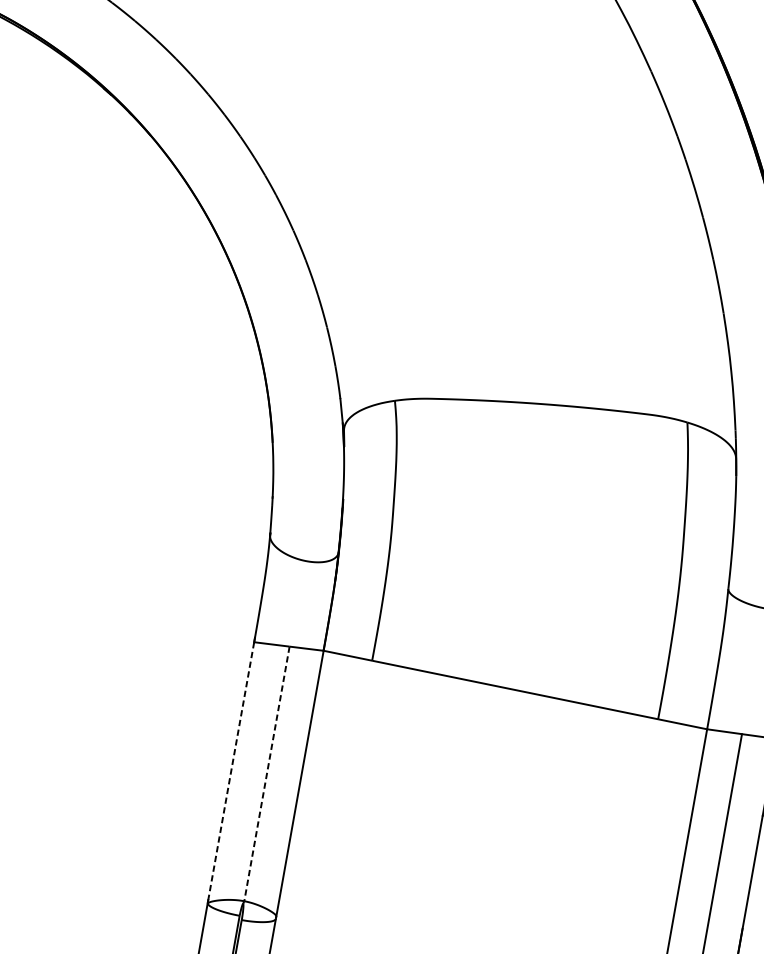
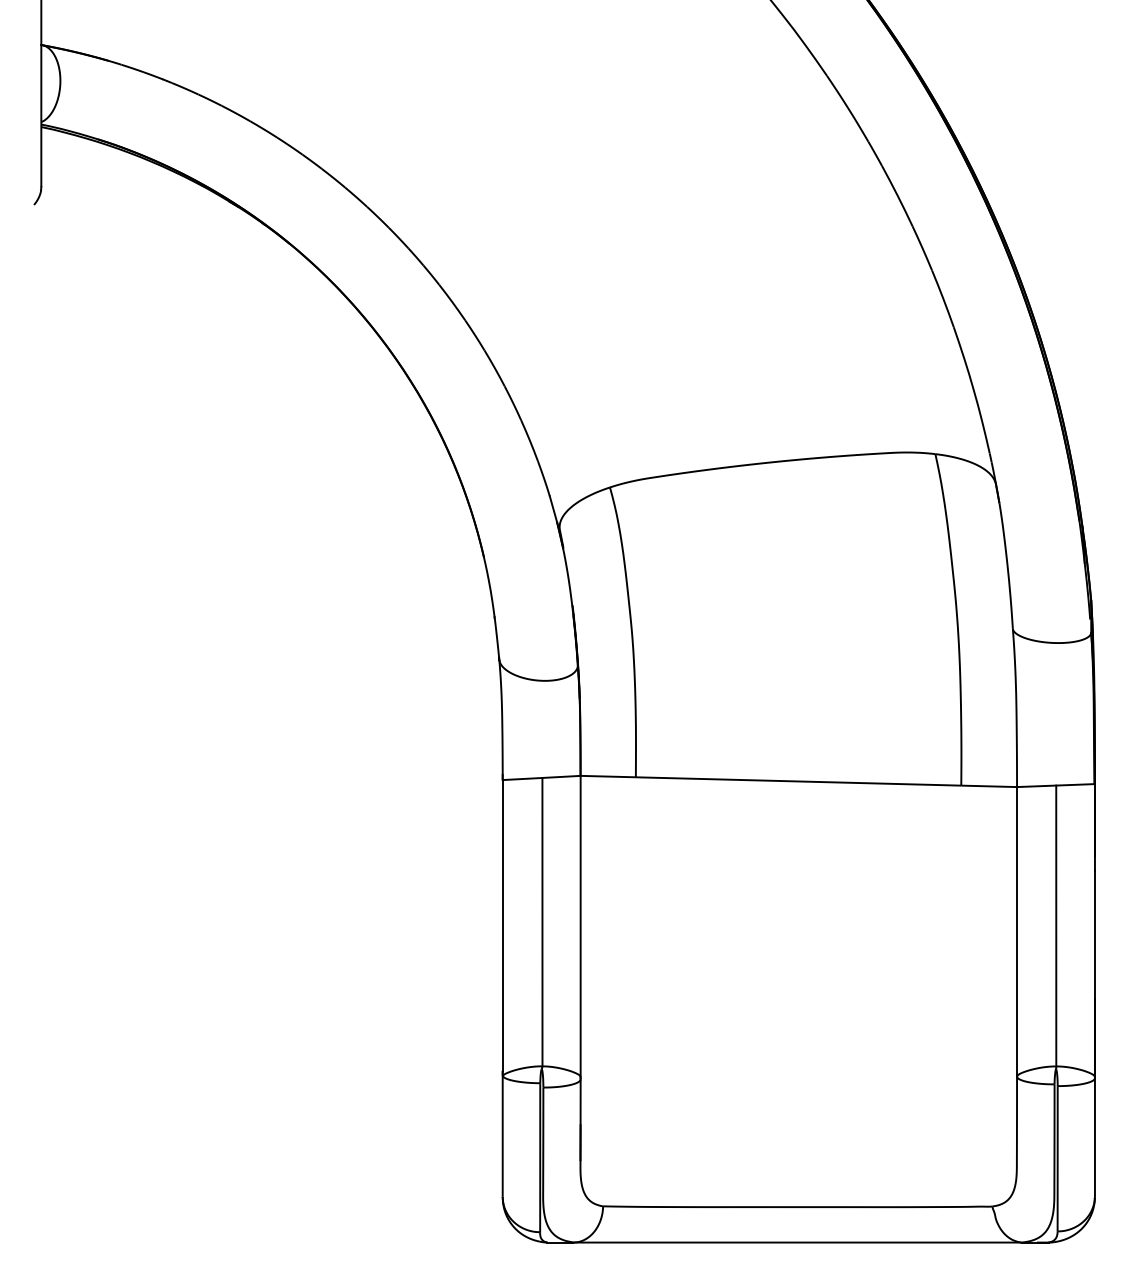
line: (231, 770) -> (502, 925), dashed -> solid
line: (266, 774) -> (542, 922), dashed -> solid

